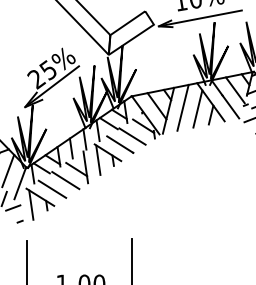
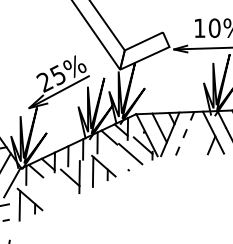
line: (183, 107) -> (185, 133), solid -> dashed
line: (197, 108) -> (199, 136), removed
line: (119, 144) -> (116, 159), removed
line: (65, 180) -> (57, 186), removed
line: (52, 188) -> (43, 192), removed

